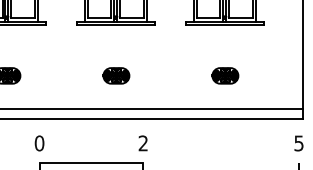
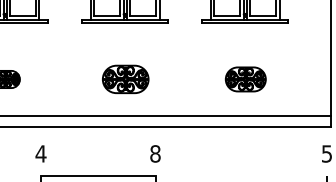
part: (116, 75) -> (125, 79), size x1.6
part: (225, 75) -> (245, 79), size x1.4
text: (39, 143) -> (40, 153), 0 -> 4
text: (143, 143) -> (155, 153), 2 -> 8

